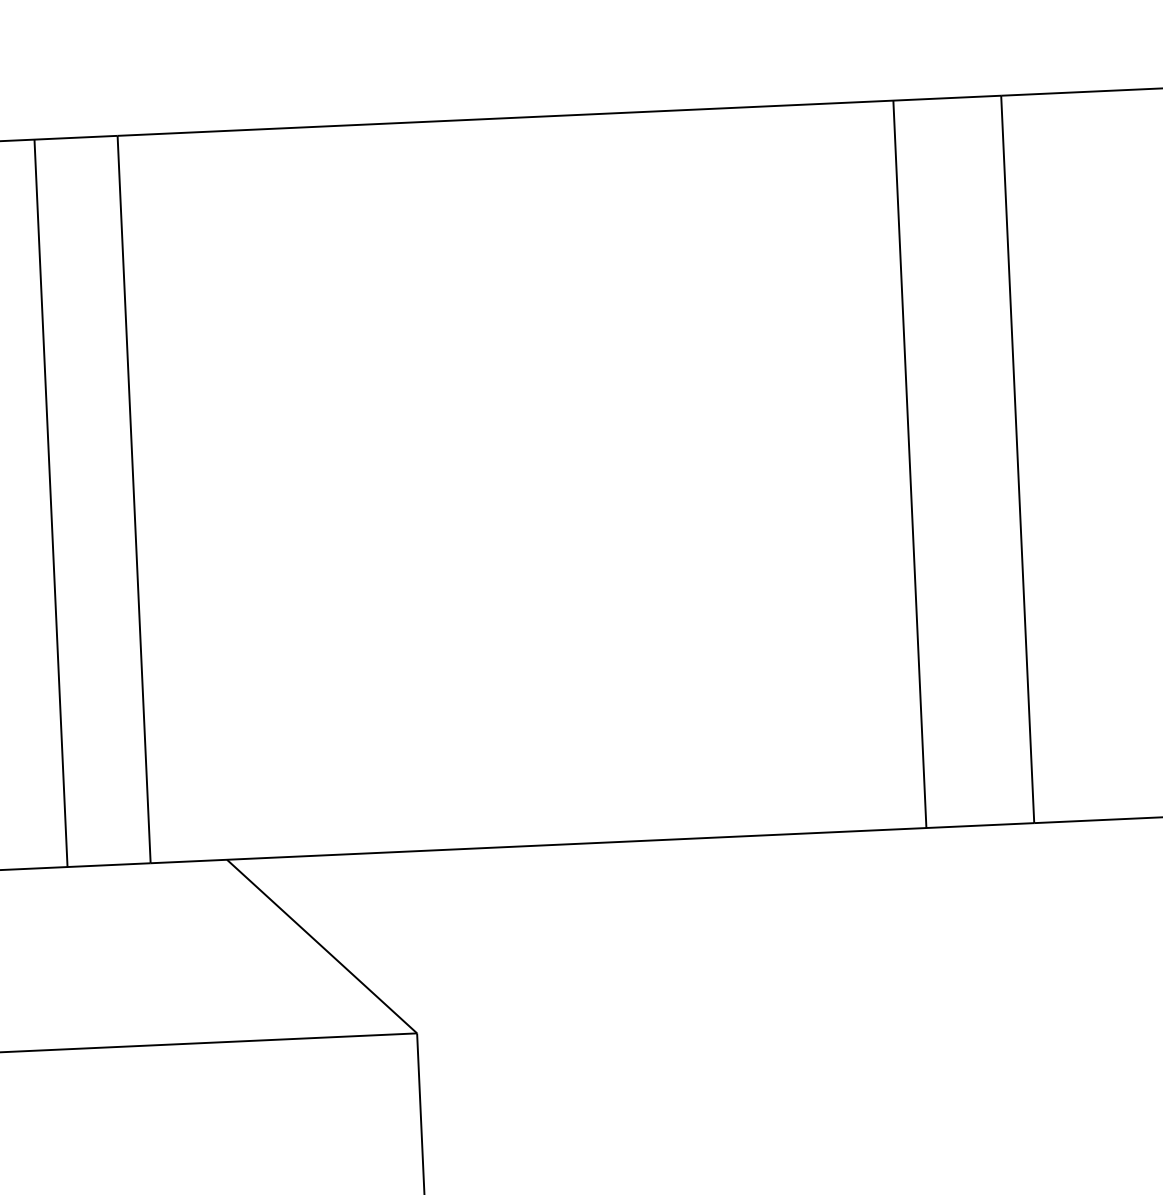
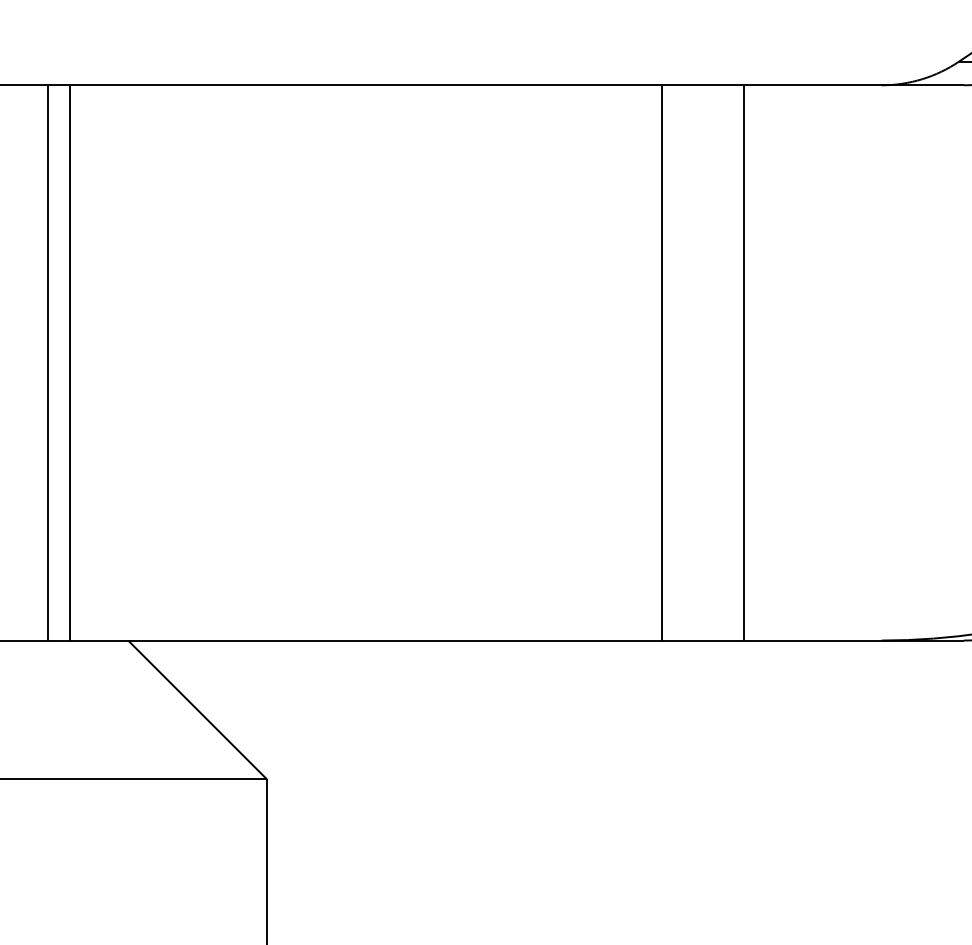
line: (51, 502) -> (48, 362), moved

